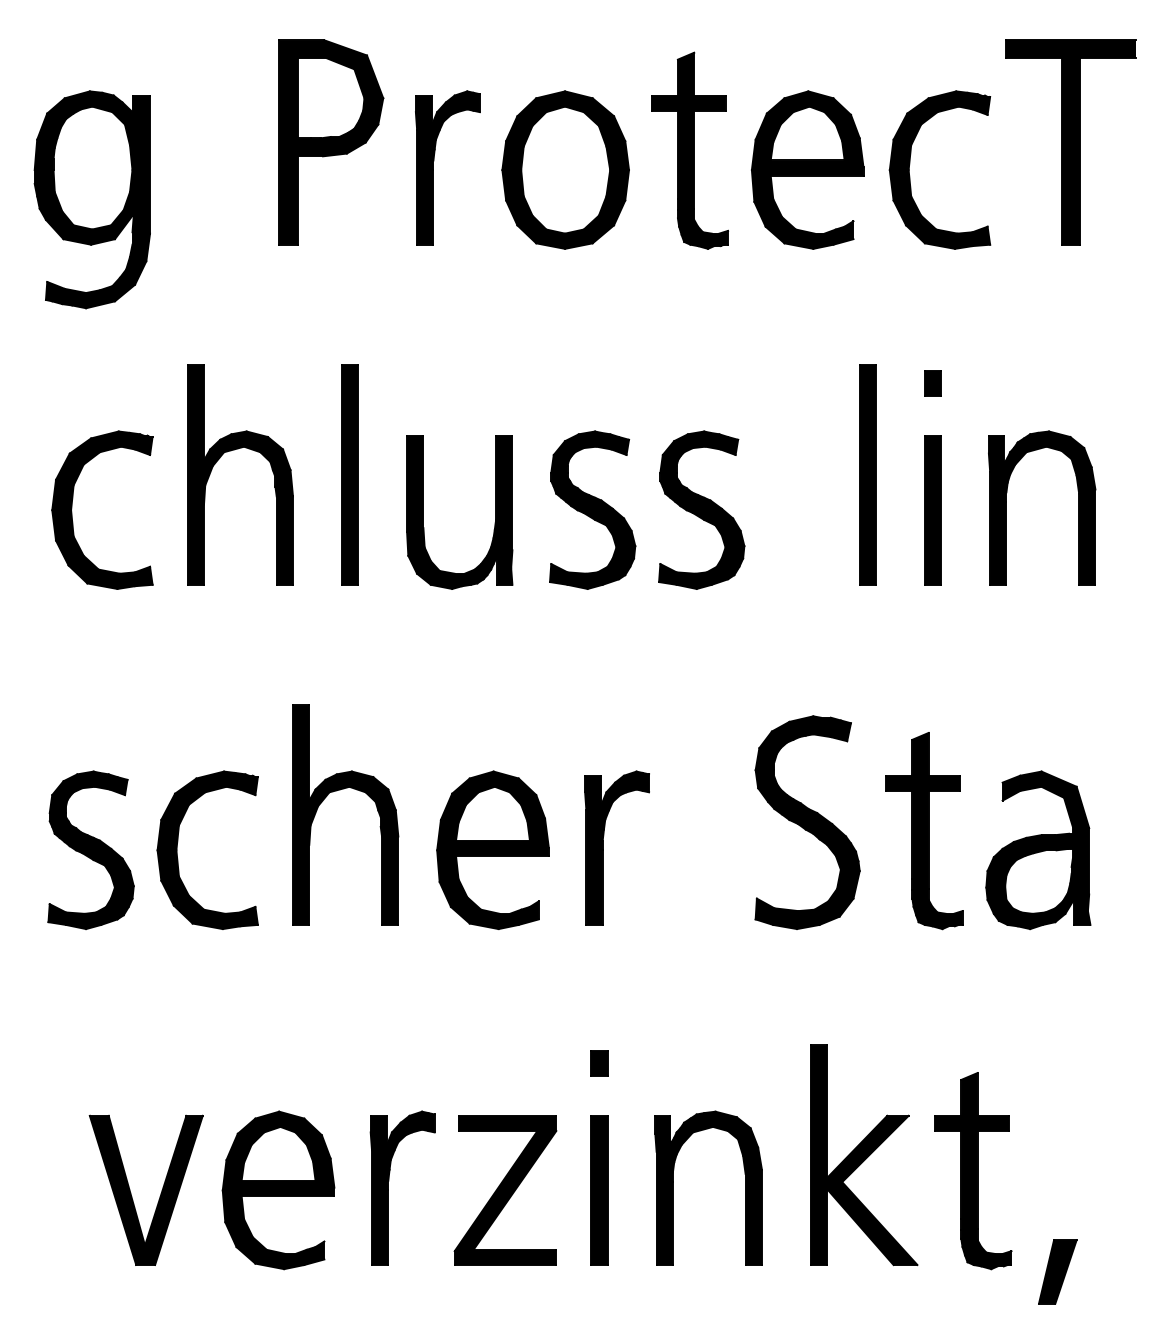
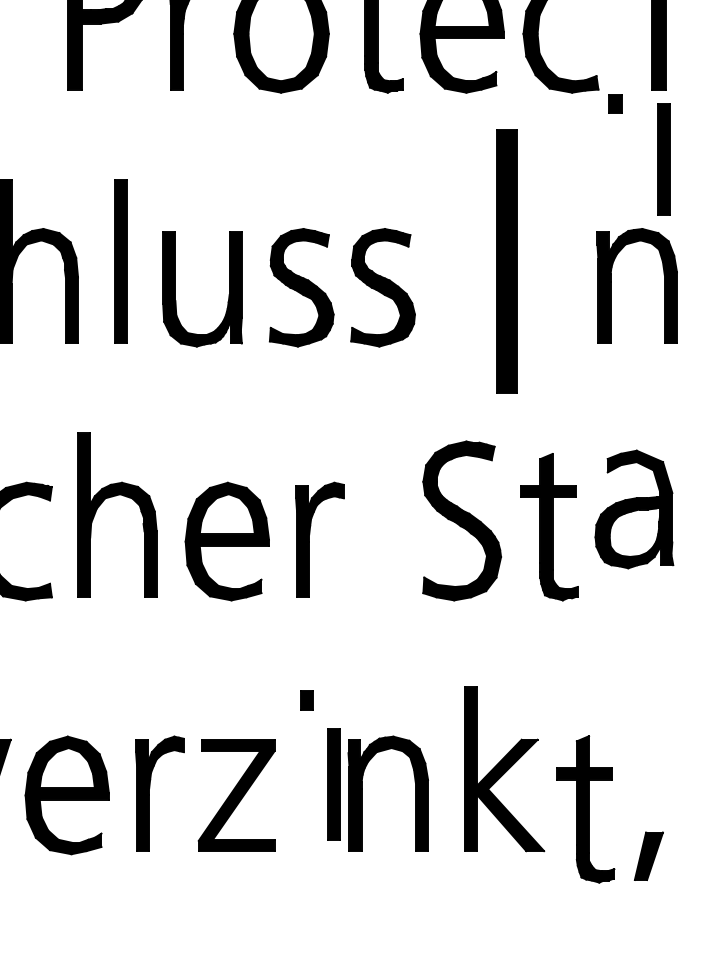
part: (932, 383) -> (615, 104), moved
part: (867, 474) -> (506, 261), size x1.6
part: (932, 510) -> (663, 159), moved
part: (1038, 850) -> (634, 509), moved
part: (973, 1171) -> (585, 809), moved
part: (599, 1190) -> (333, 784), moved

